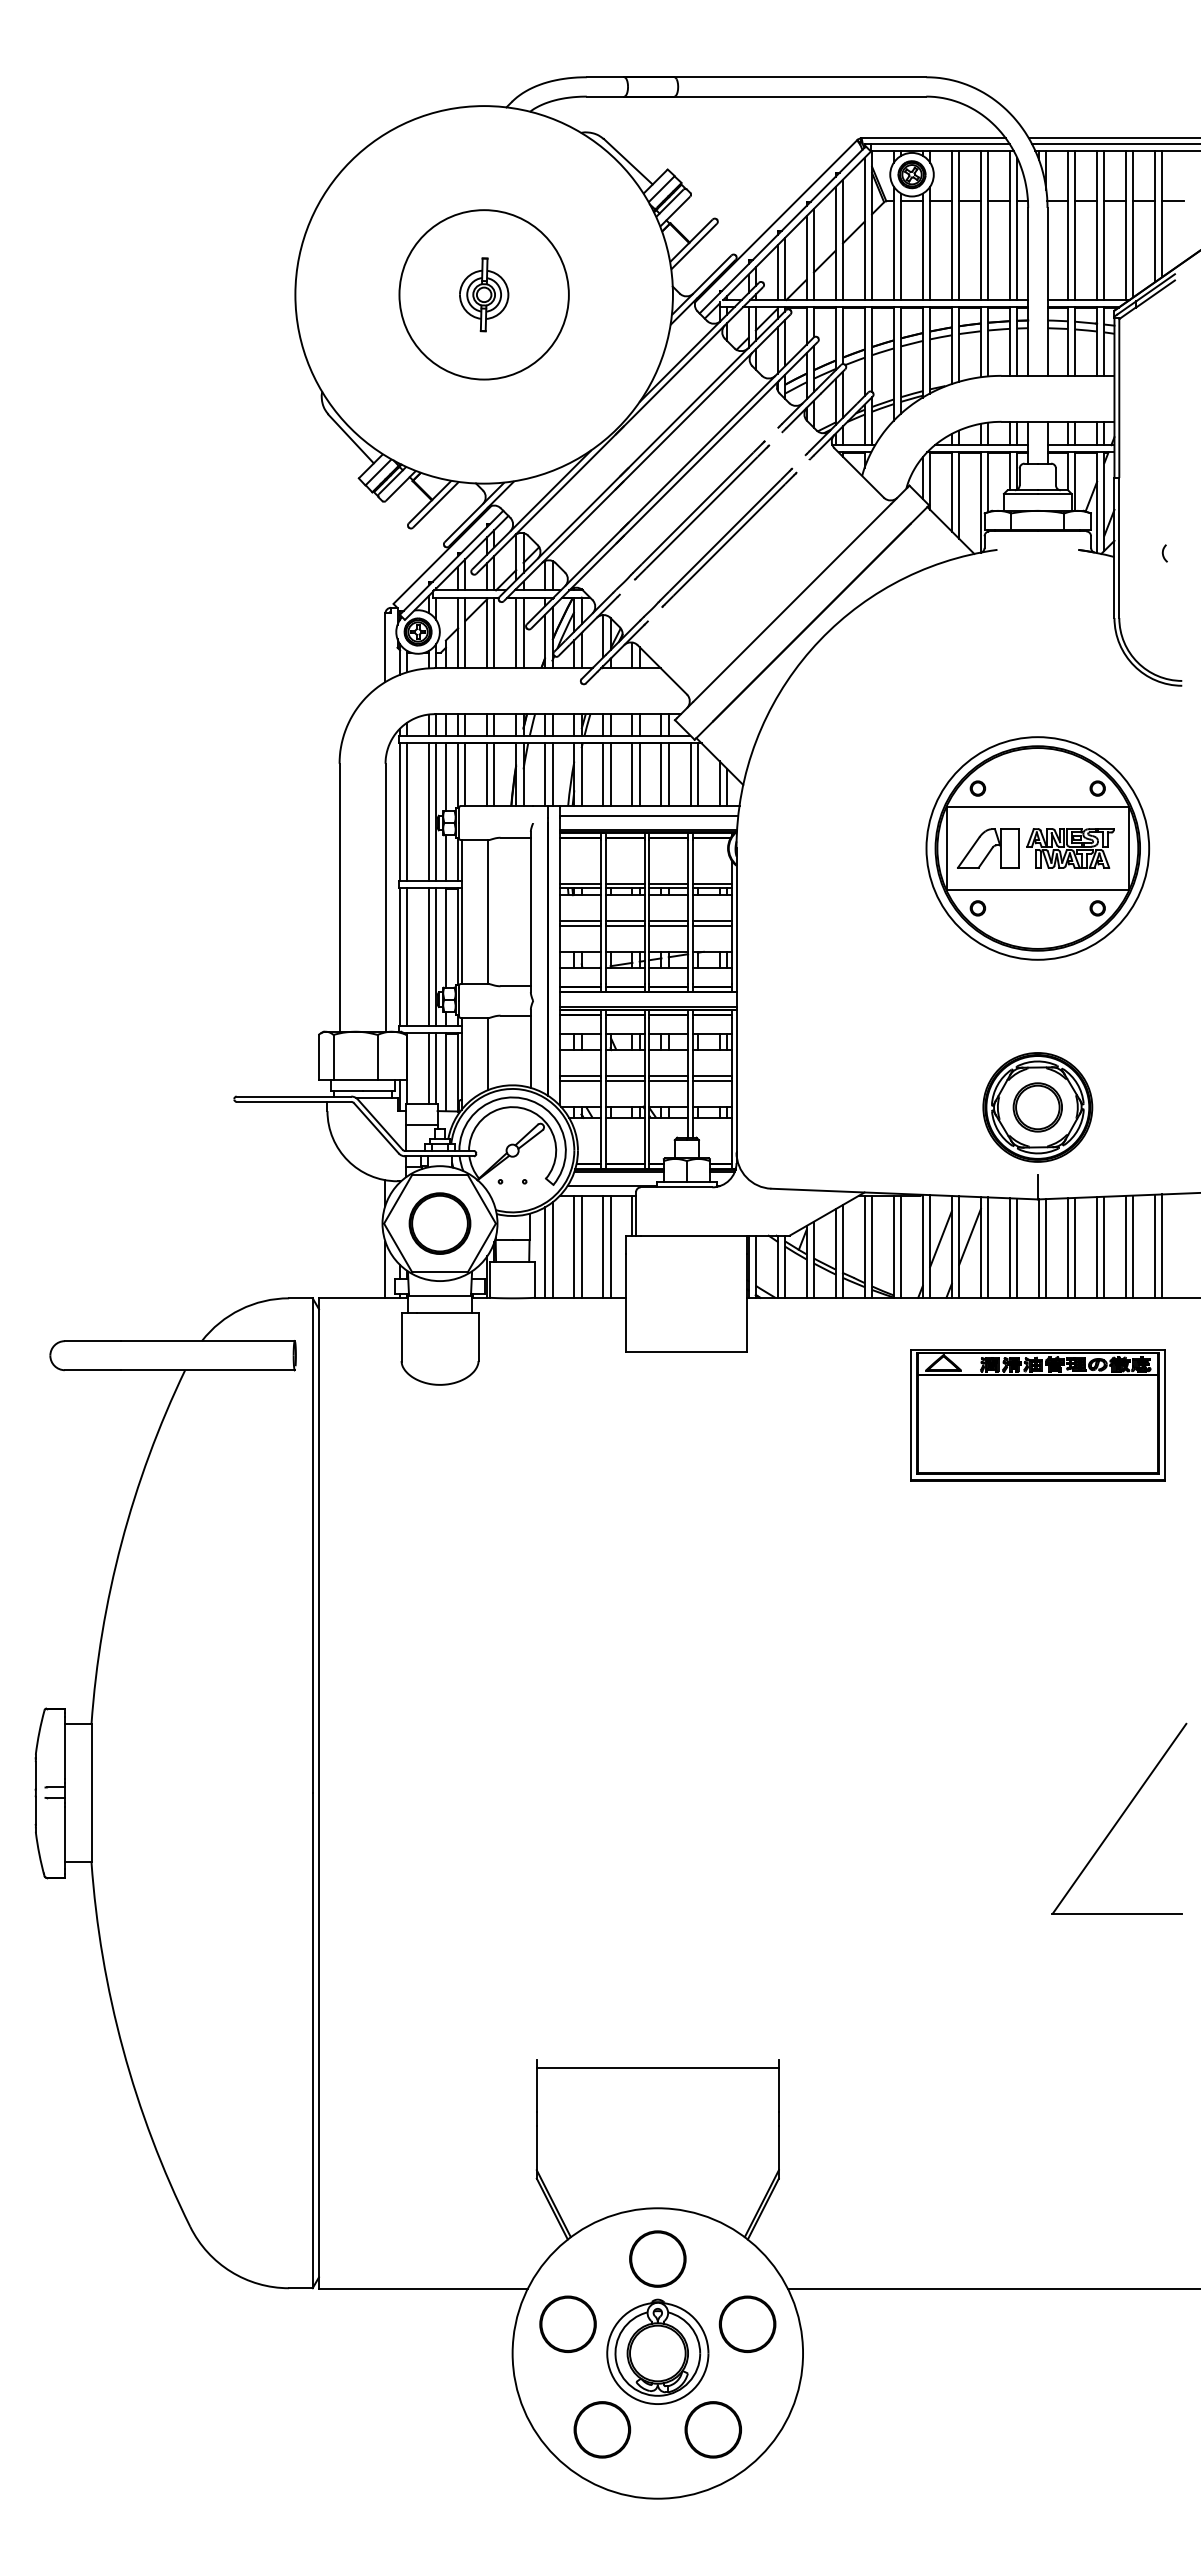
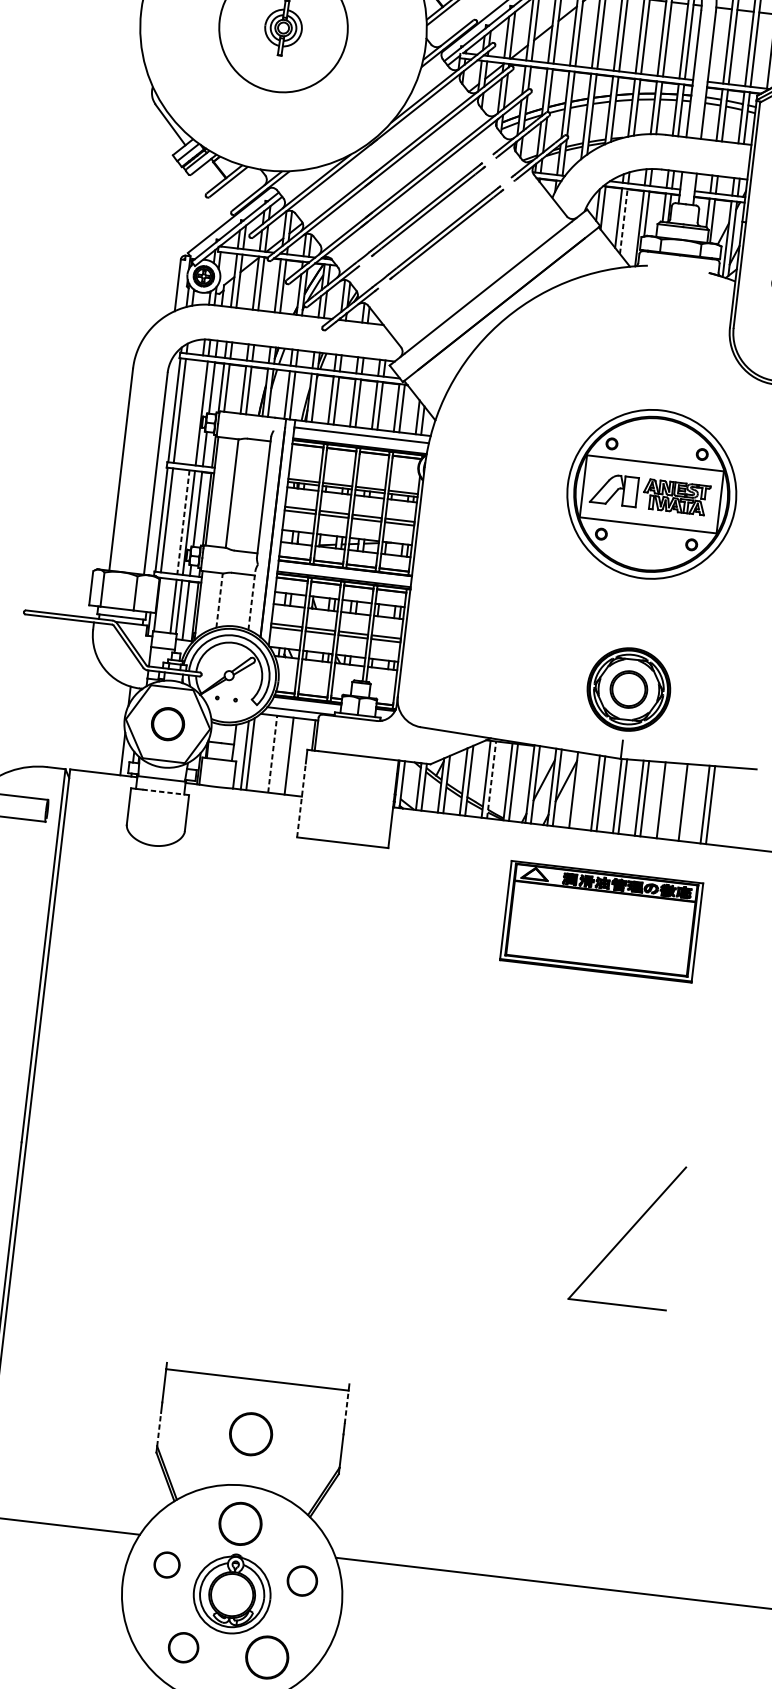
line: (959, 495) -> (624, 221), solid -> dashed
line: (429, 811) -> (196, 412), removed
line: (429, 957) -> (183, 522), solid -> dashed
line: (530, 1048) -> (251, 600), solid -> dashed
line: (488, 1053) -> (219, 600), solid -> dashed
part: (439, 1223) -> (167, 724), size x0.7
line: (574, 1246) -> (267, 753), removed
line: (581, 1246) -> (272, 753), solid -> dashed
line: (610, 1246) -> (294, 756), removed
line: (872, 1246) -> (491, 779), solid -> dashed
line: (1104, 1246) -> (666, 800), removed
line: (1133, 1246) -> (688, 802), removed
line: (988, 1247) -> (579, 790), removed
line: (626, 1302) -> (301, 800), solid -> dashed
line: (447, 1313) -> (165, 792), solid -> dashed
line: (778, 2089) -> (346, 1406), solid -> dashed
circle: (657, 2139) -> (250, 1433), added
line: (536, 2147) -> (158, 1429), solid -> dashed
circle: (567, 2323) -> (166, 1564), size x0.6
part: (747, 2324) -> (302, 1581), size x0.7
part: (602, 2429) -> (183, 1647), size x0.7

